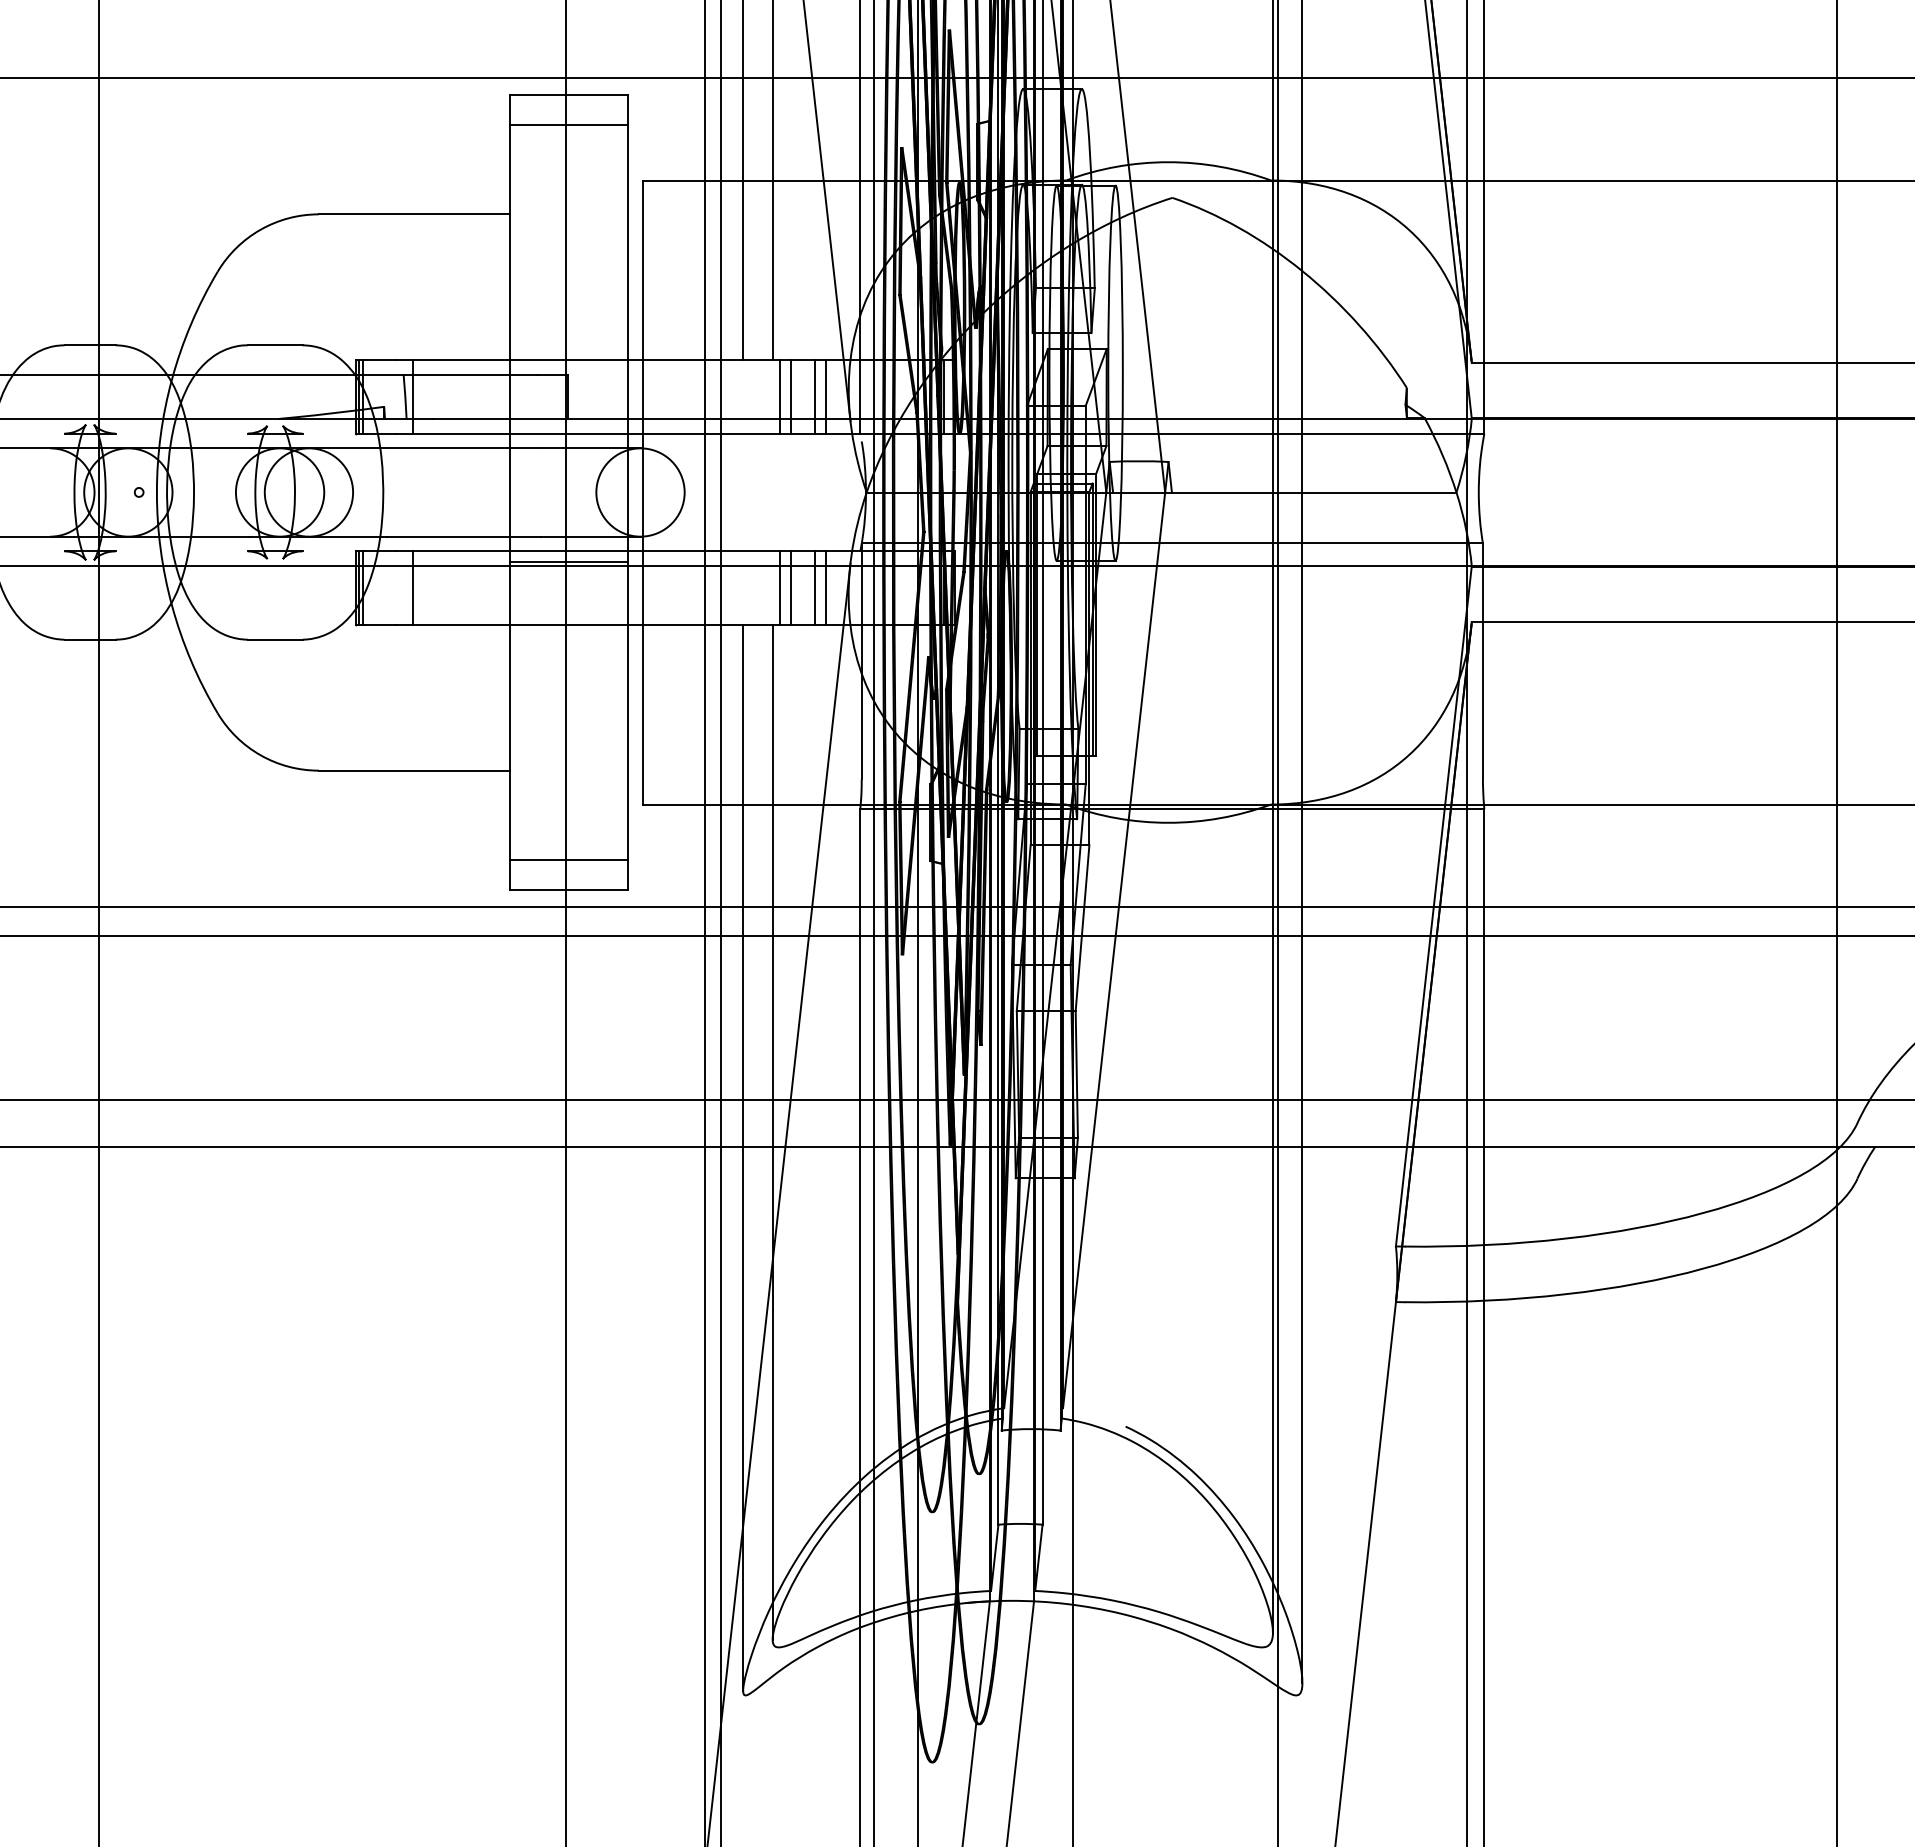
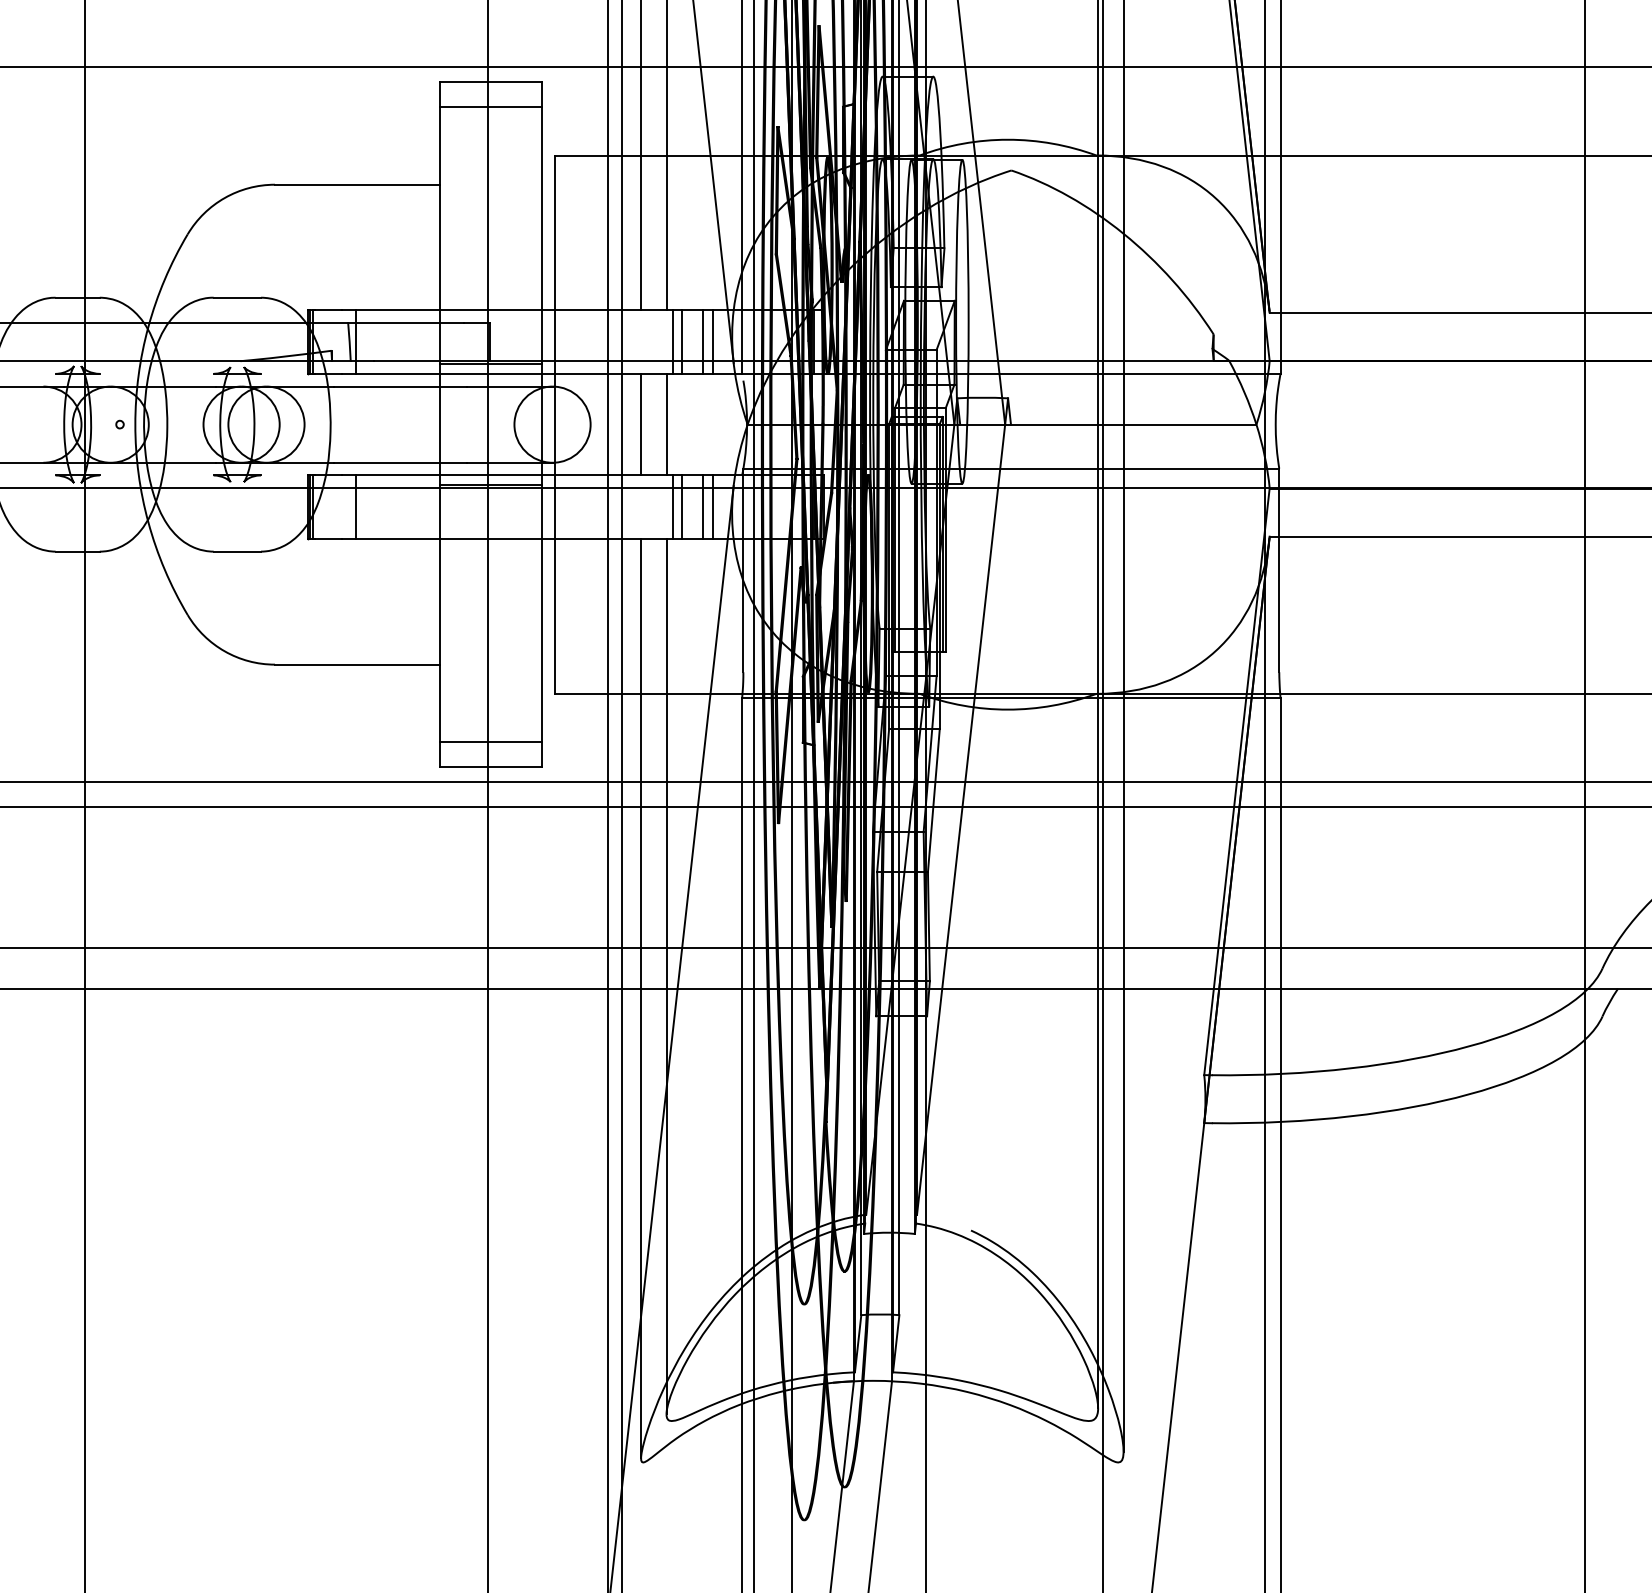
line: (568, 422) -> (490, 364), added
line: (743, 492) -> (641, 424), added
line: (772, 492) -> (666, 424), added

